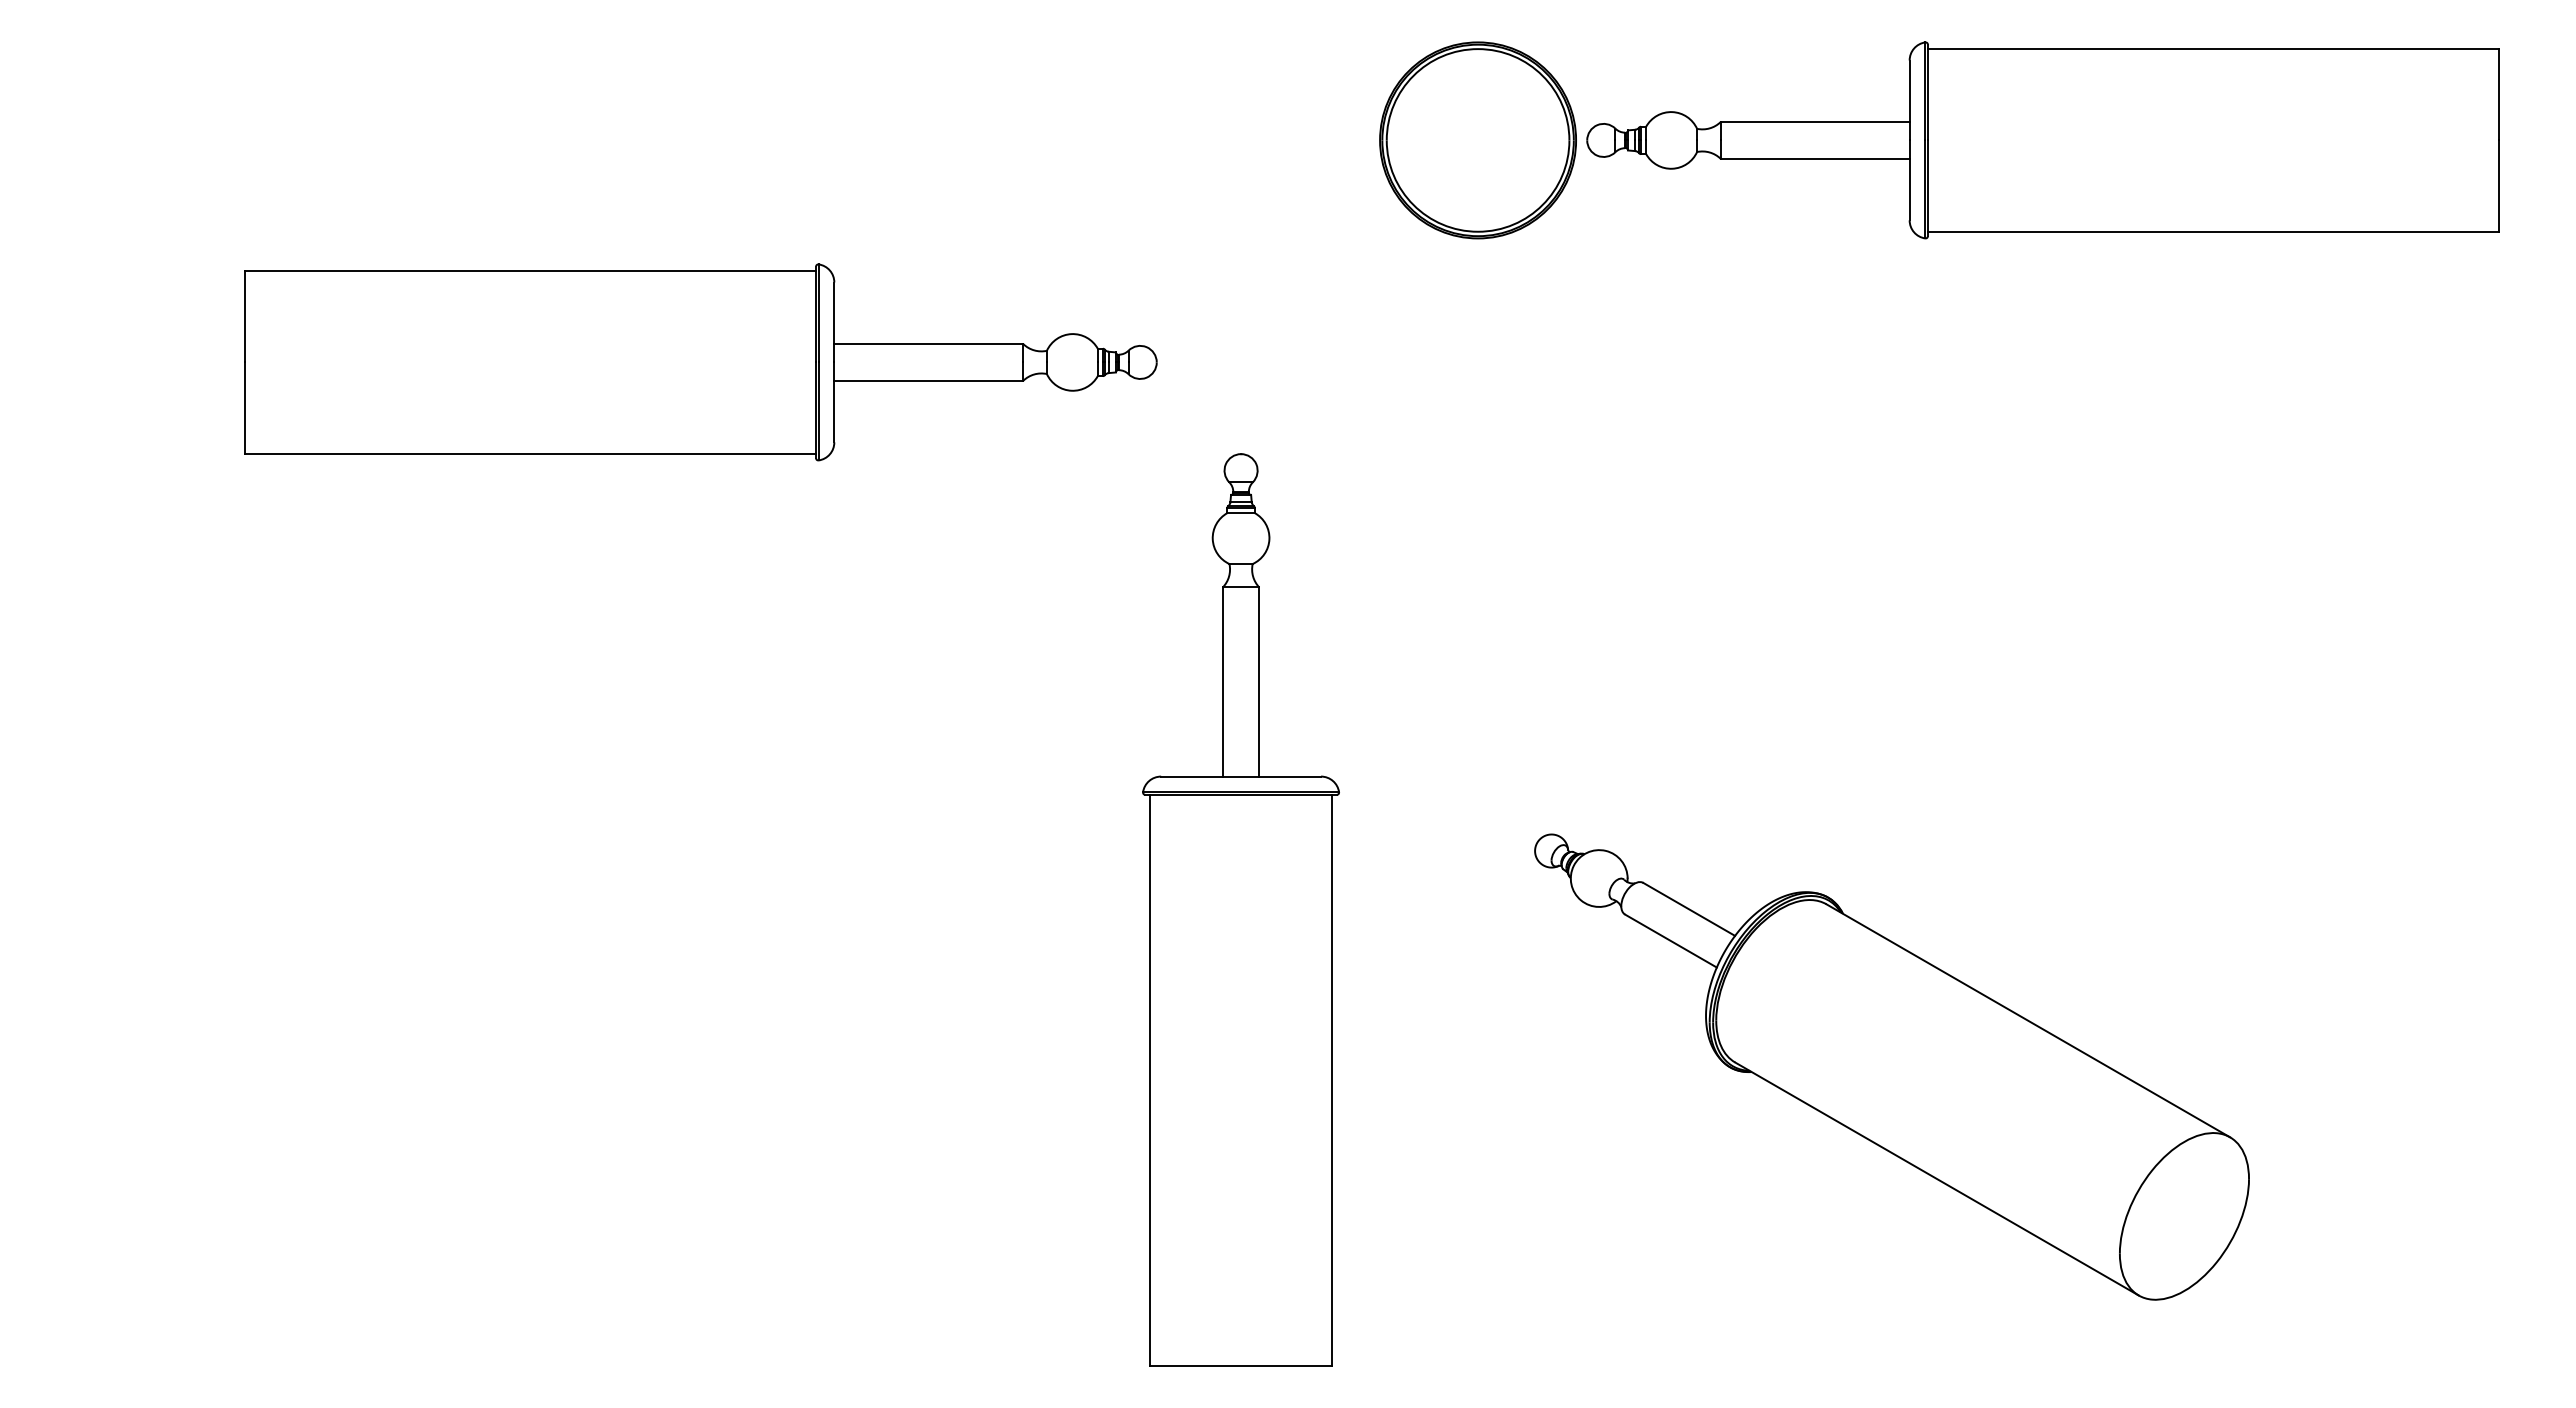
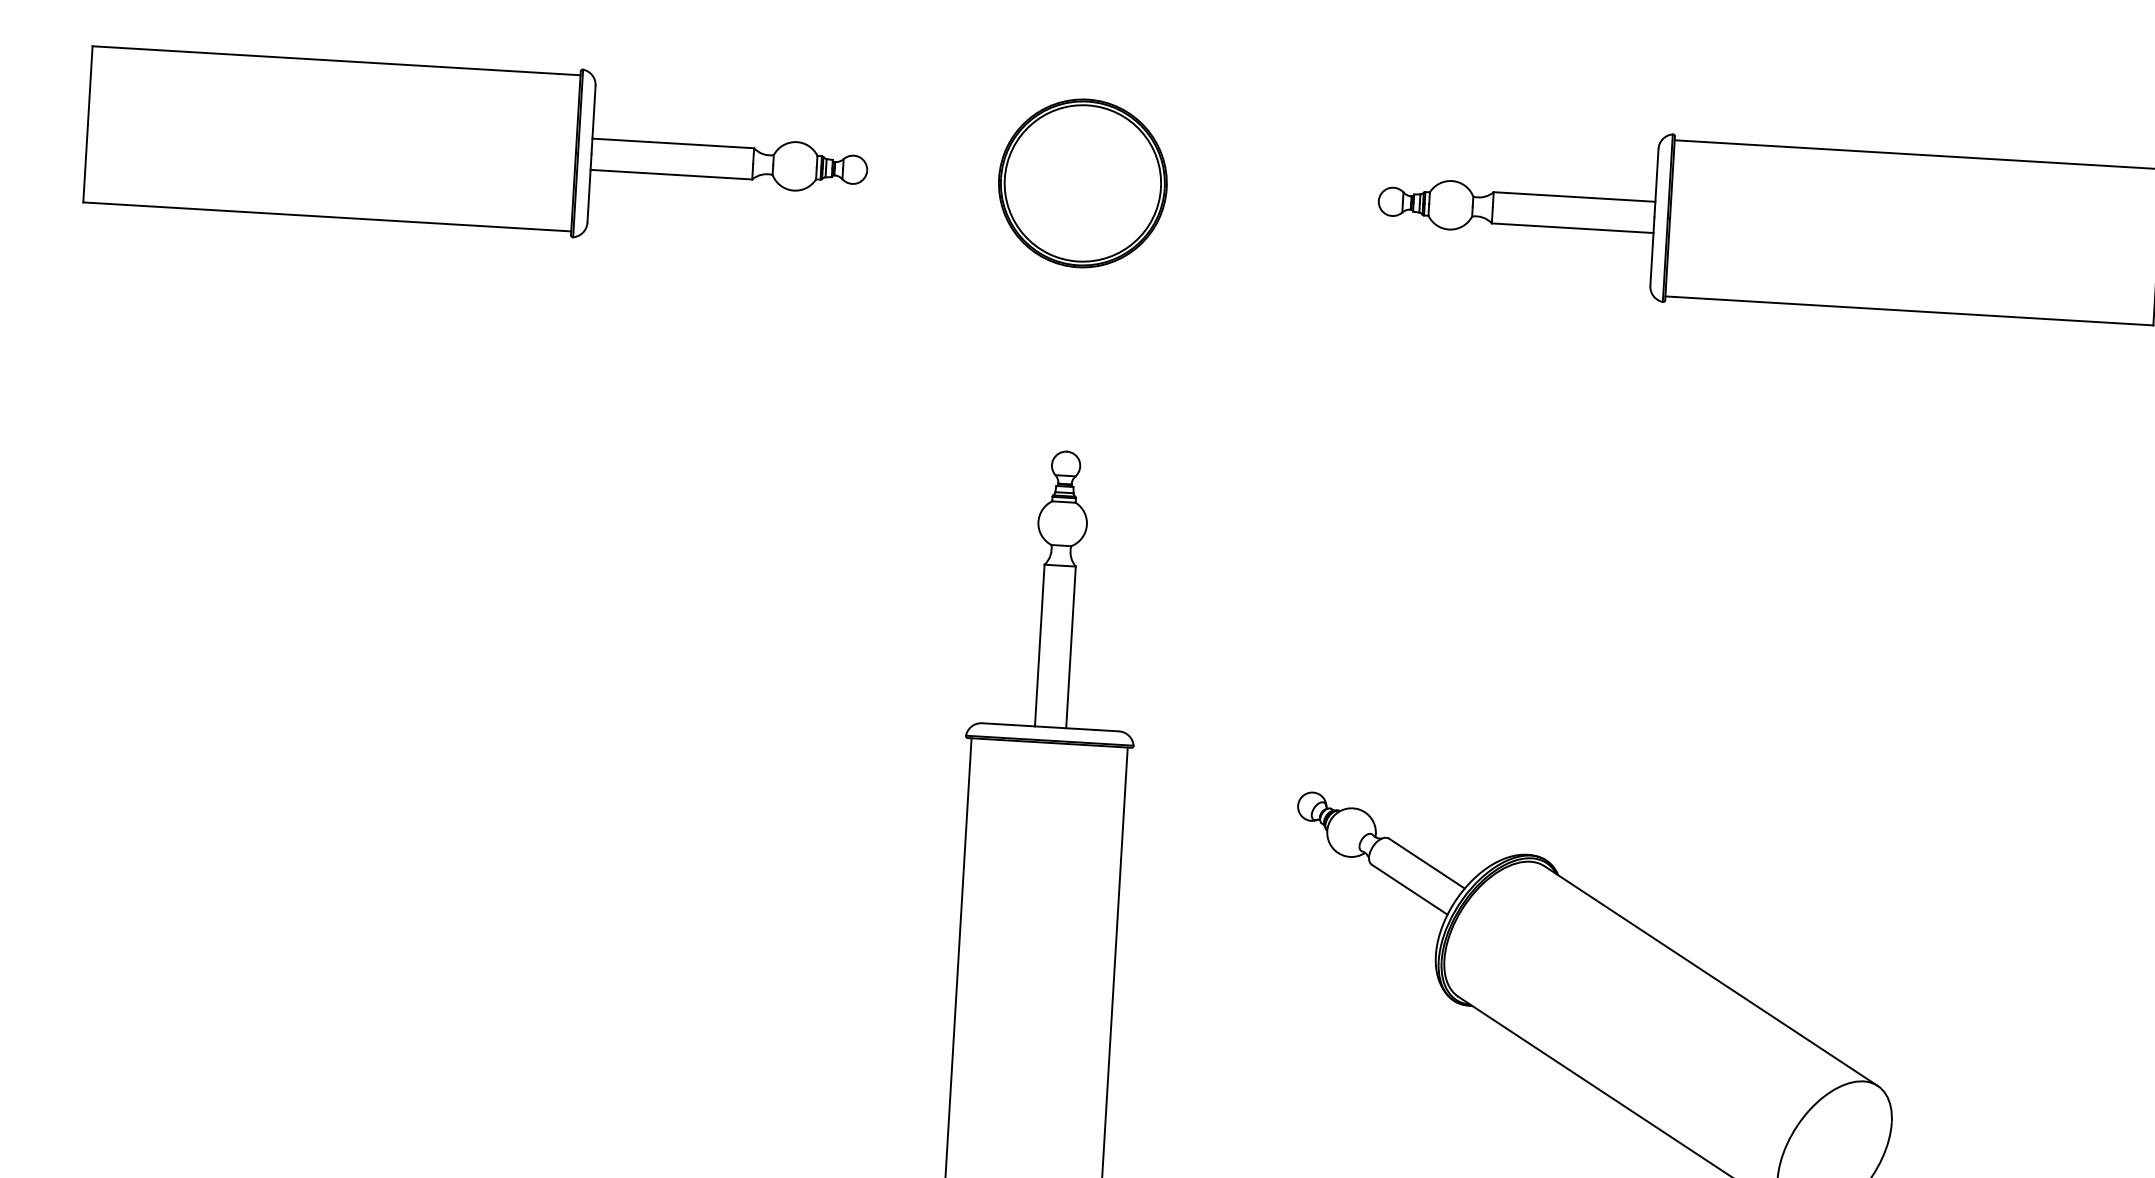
part: (1477, 140) -> (1082, 183), moved
part: (700, 362) -> (477, 147), moved

